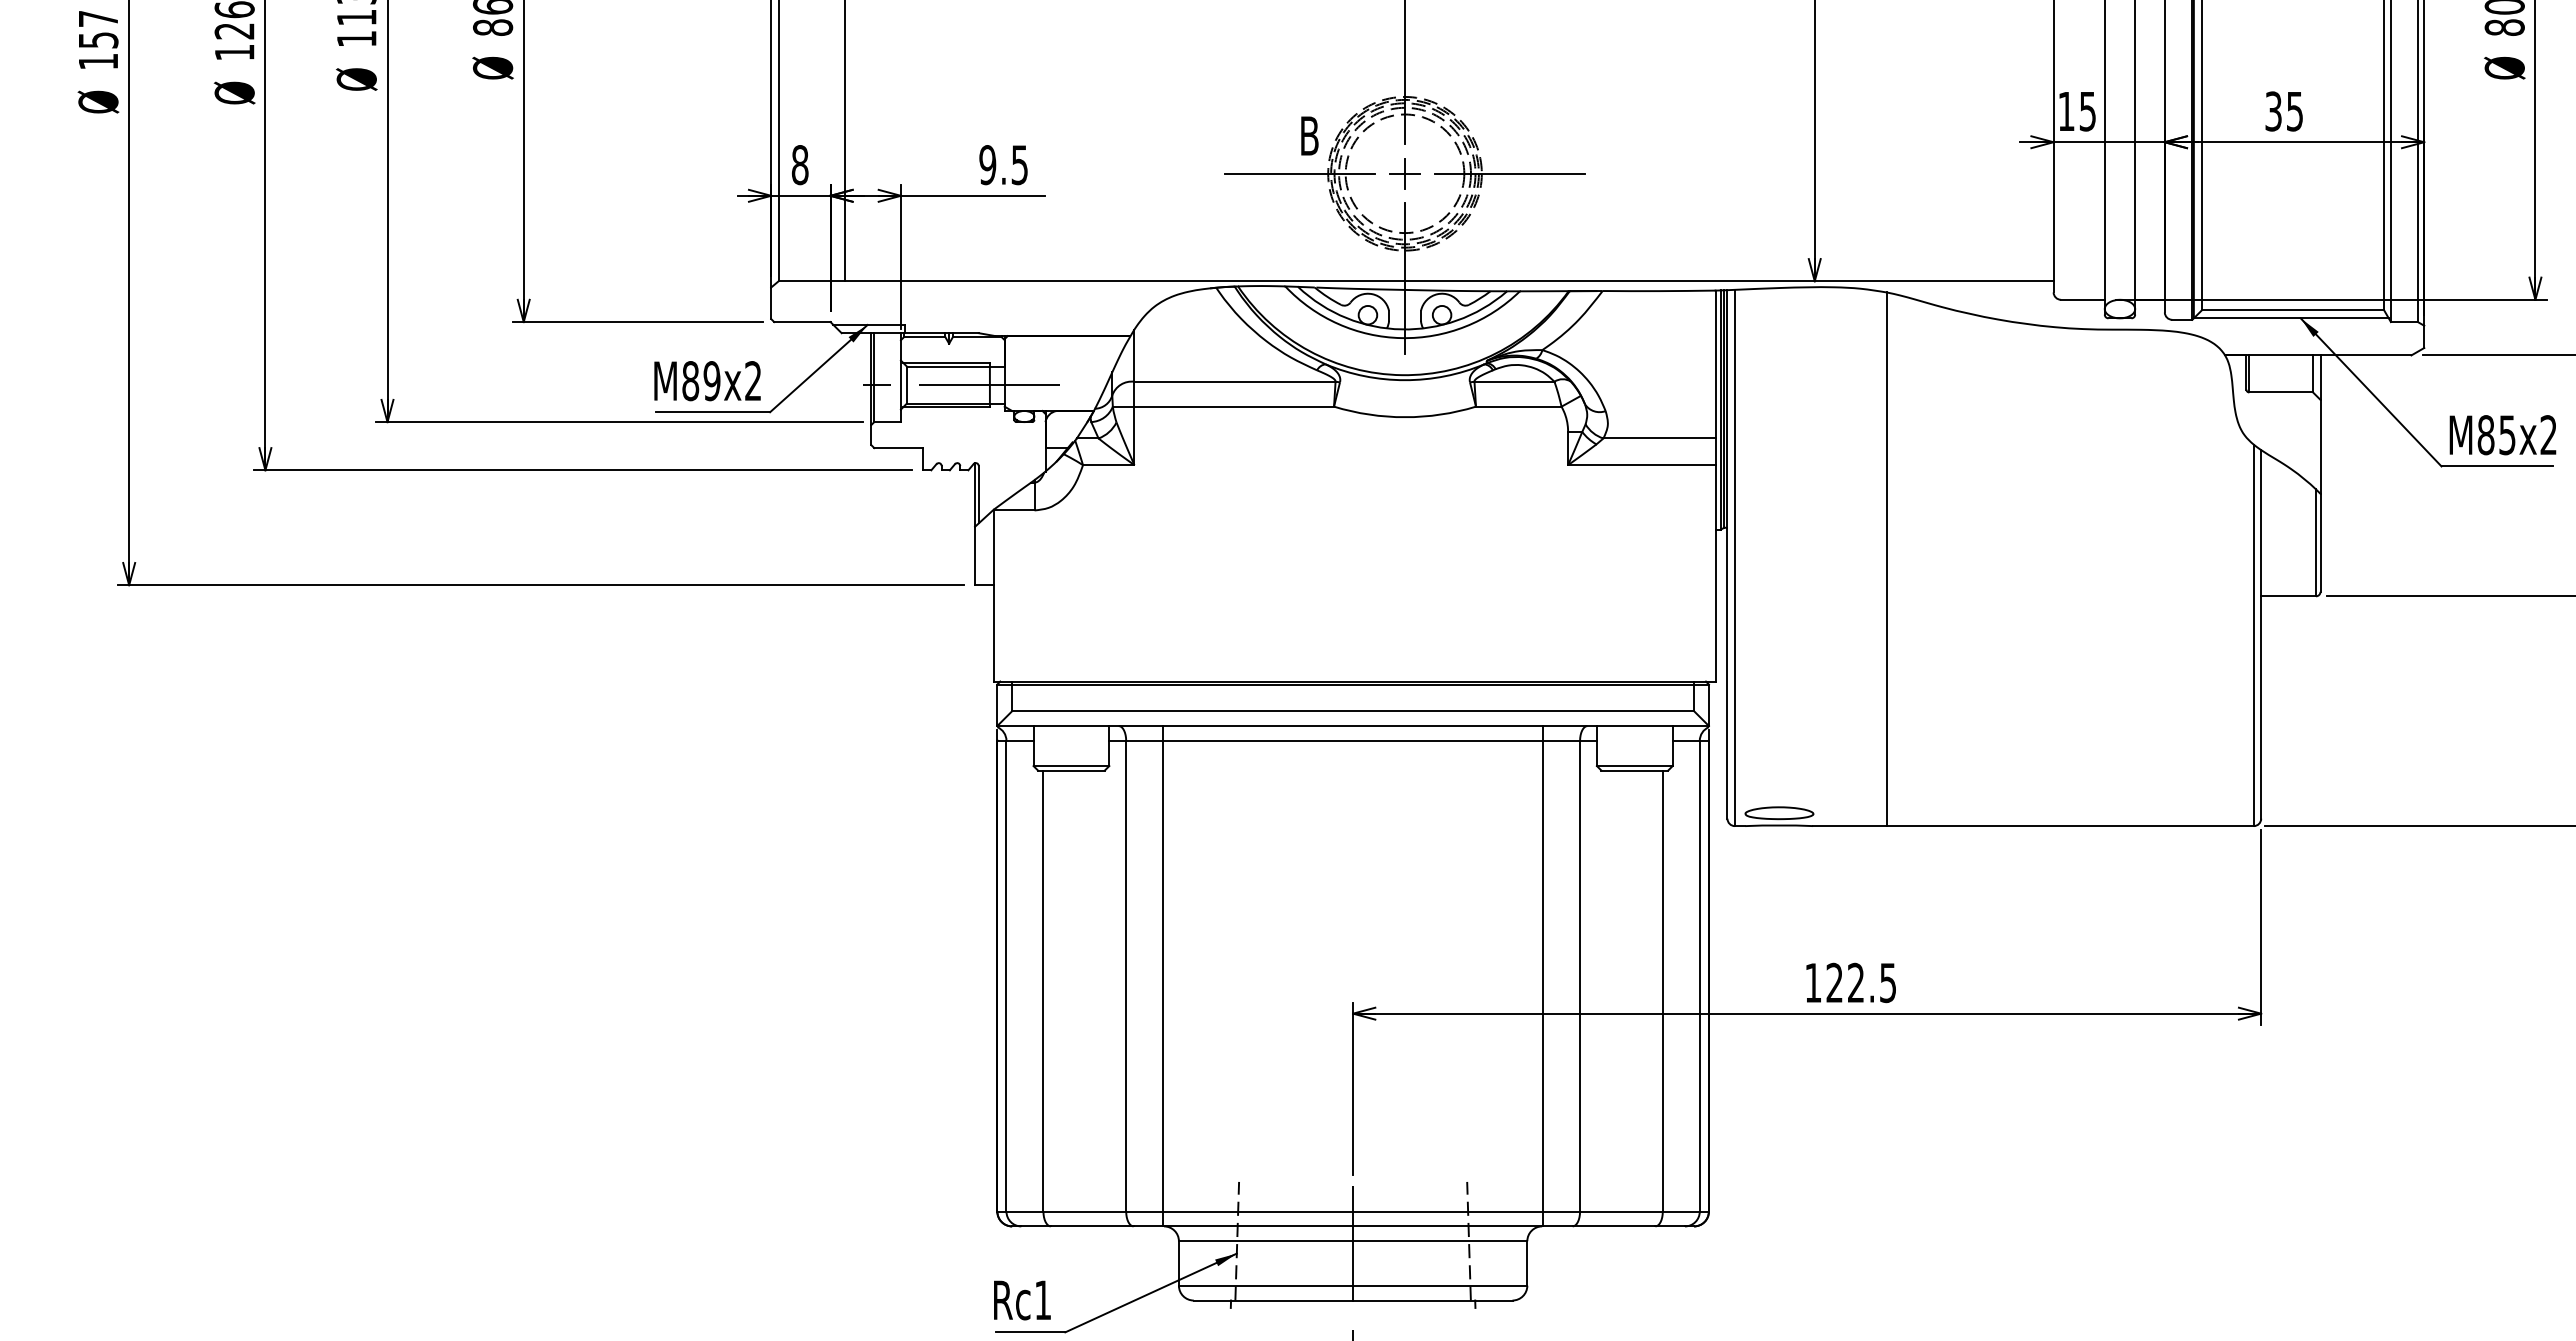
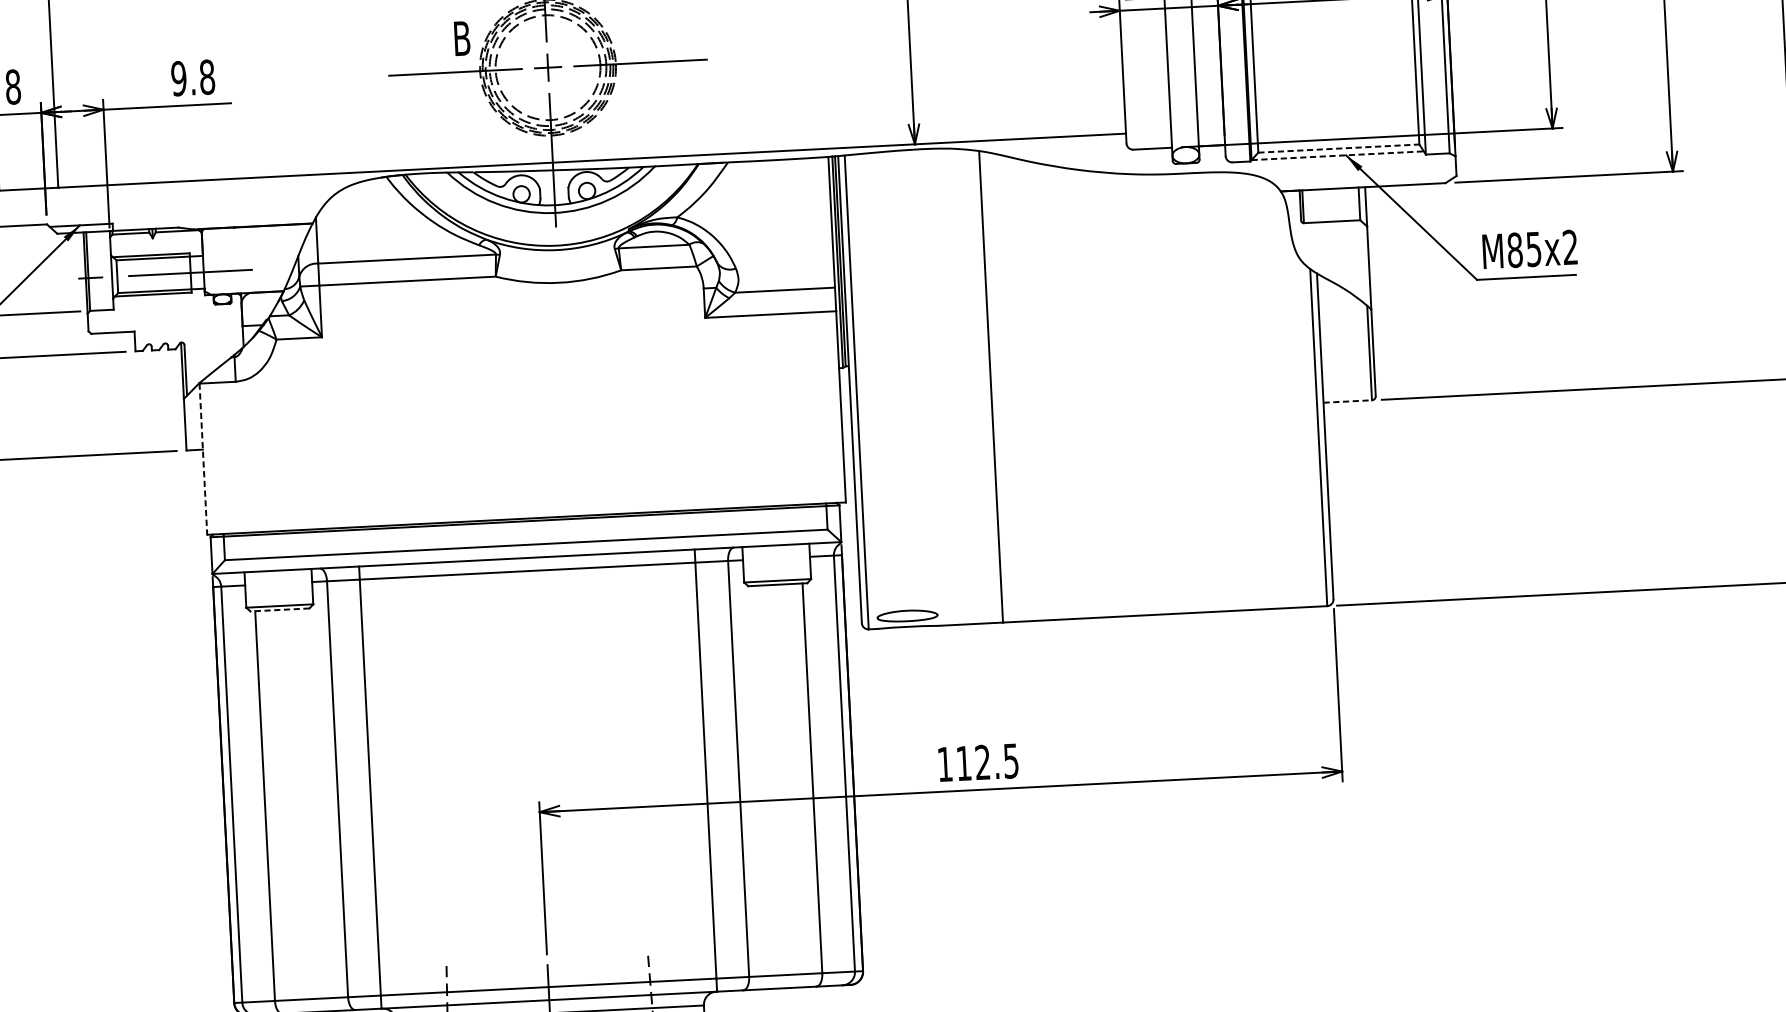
text: (1019, 165) -> (207, 77), 9.5 -> 9.8
line: (2293, 310) -> (1339, 148), solid -> dashed
line: (2291, 318) -> (1337, 155), solid -> dashed
line: (993, 596) -> (203, 459), solid -> dashed
line: (2289, 596) -> (1348, 401), solid -> dashed
line: (1070, 770) -> (279, 609), solid -> dashed
text: (1834, 982) -> (963, 763), 122.5 -> 112.5

